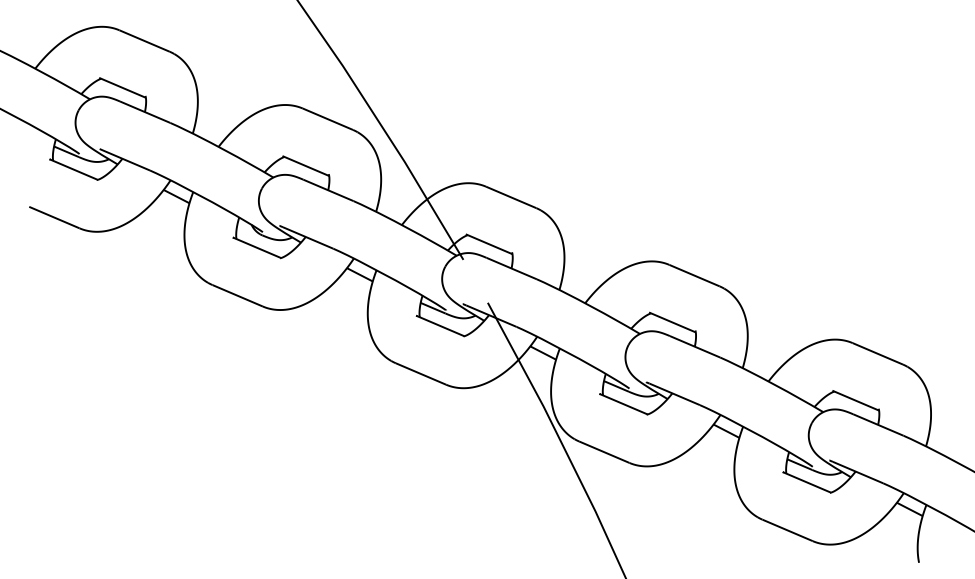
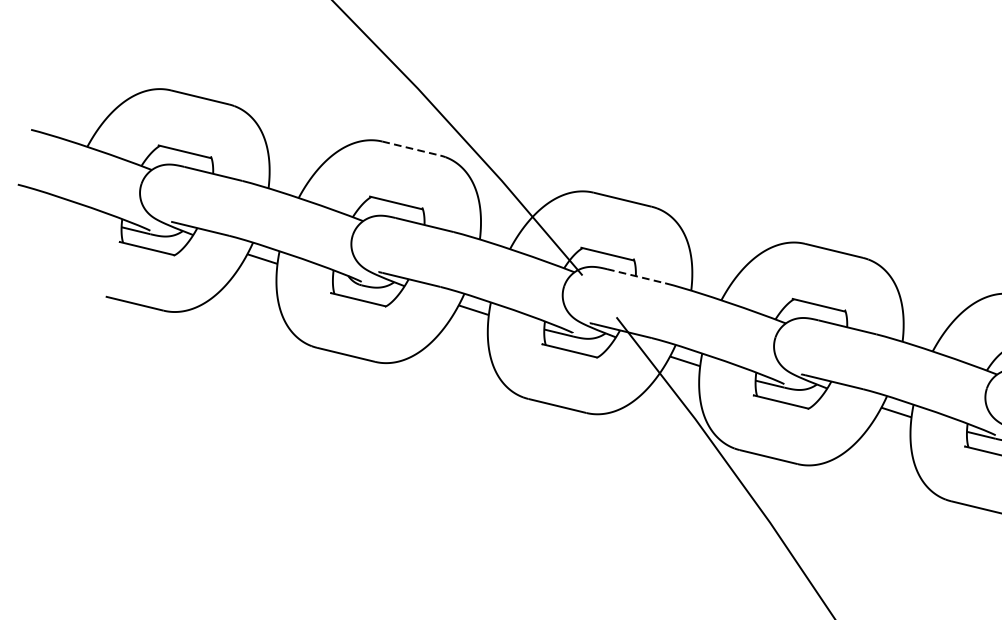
line: (328, 119) -> (412, 148), solid -> dashed
line: (512, 268) -> (636, 275), solid -> dashed

